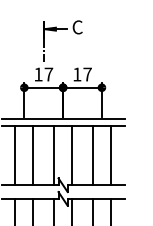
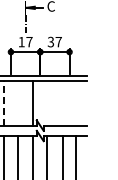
text: (76, 73) -> (50, 41), 17 -> 37
line: (15, 154) -> (4, 102), solid -> dashed
line: (32, 154) -> (17, 102), removed
line: (72, 154) -> (47, 102), removed
line: (92, 154) -> (62, 102), removed
line: (111, 154) -> (76, 102), removed

